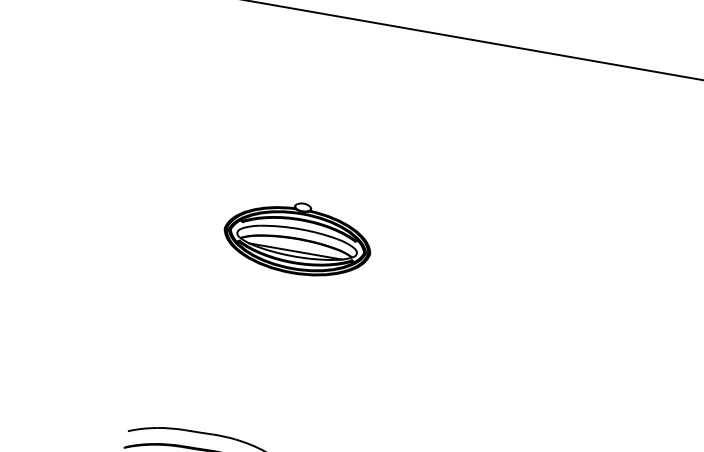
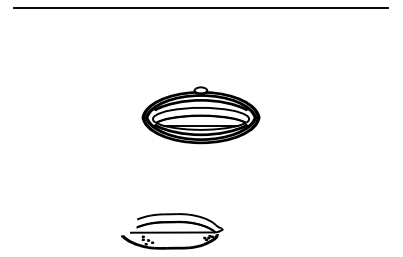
part: (296, 238) -> (200, 115), size x1.67

